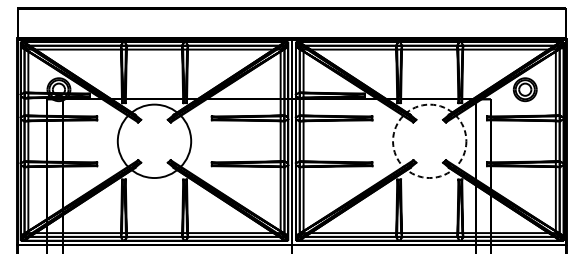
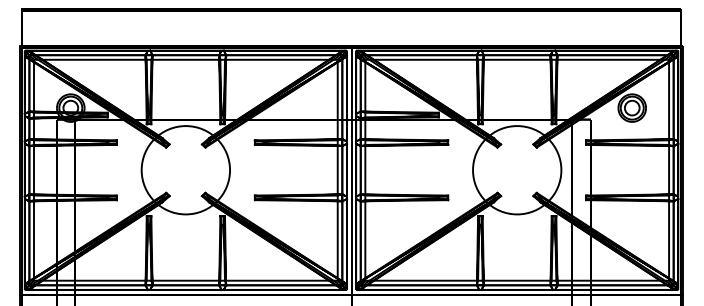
circle: (429, 141) -> (517, 170), dashed -> solid

